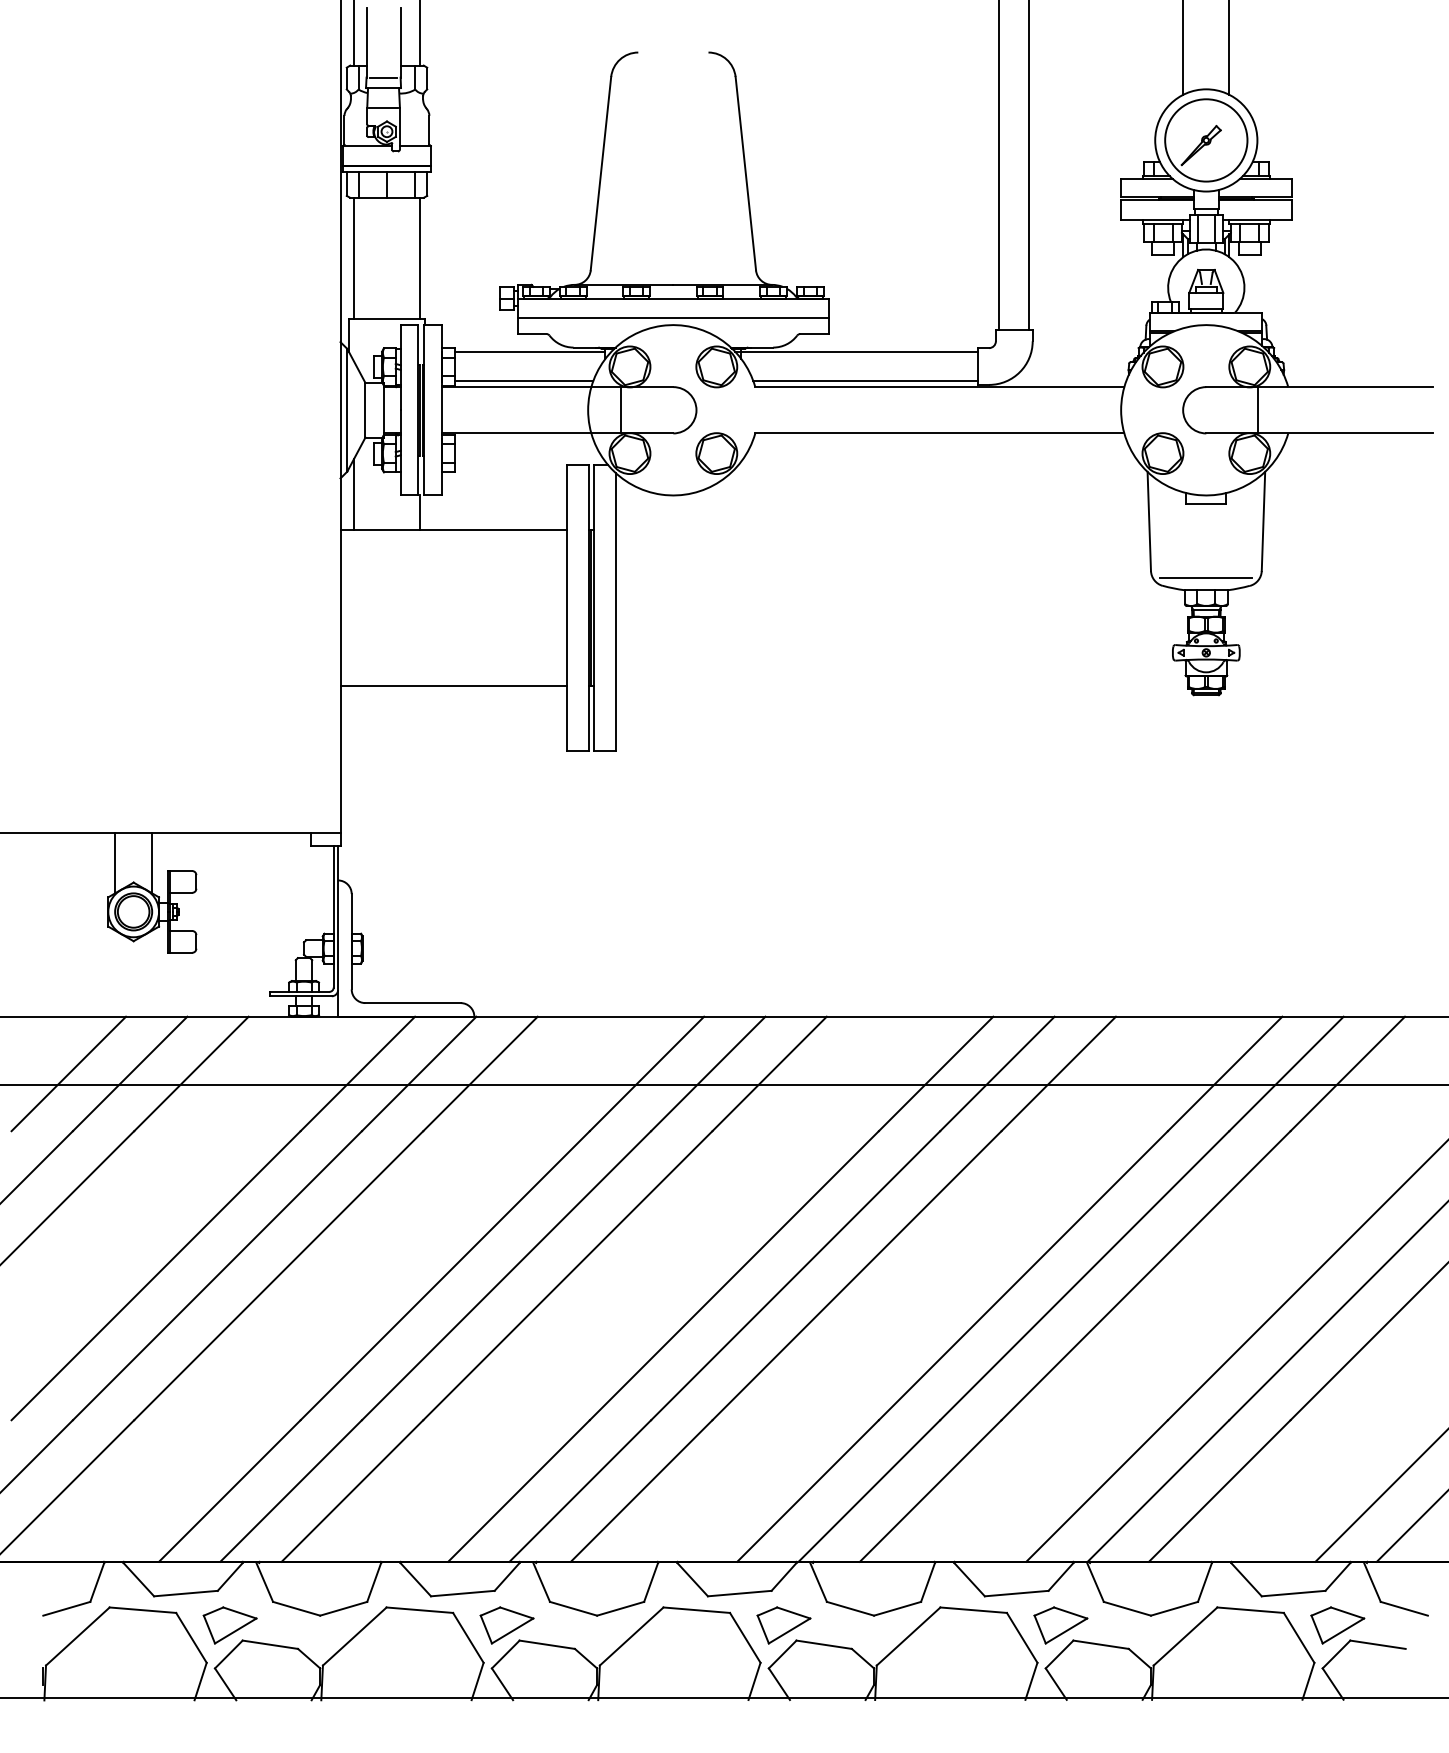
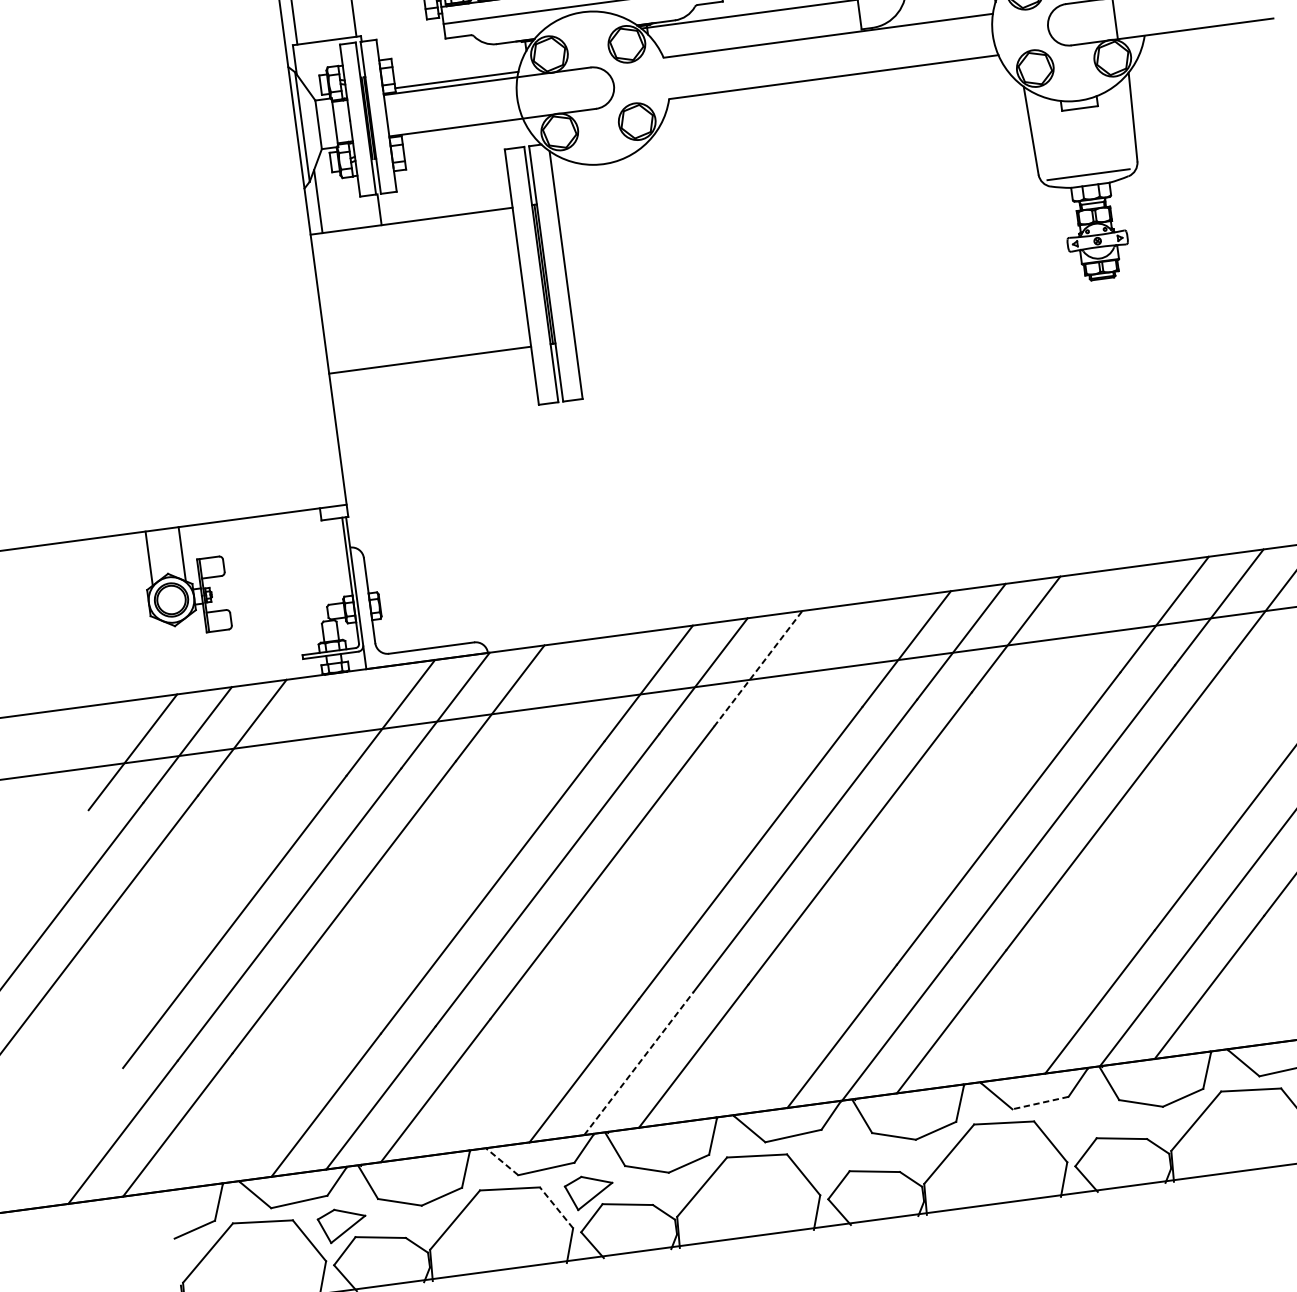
line: (530, 351) -> (458, 52), removed
line: (865, 381) -> (761, 39), removed
line: (621, 410) -> (547, 94), removed
line: (769, 1073) -> (758, 668), solid -> dashed
line: (580, 1490) -> (639, 1063), solid -> dashed
line: (415, 1579) -> (502, 1162), solid -> dashed
line: (1016, 1593) -> (1040, 1103), solid -> dashed
part: (783, 1625) -> (836, 1159), removed
part: (1060, 1625) -> (1083, 1126), removed
line: (468, 1637) -> (556, 1207), solid -> dashed

